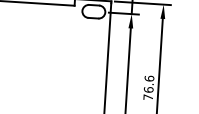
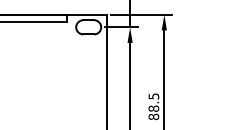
text: (148, 87) -> (153, 106), 76.6 -> 88.5

